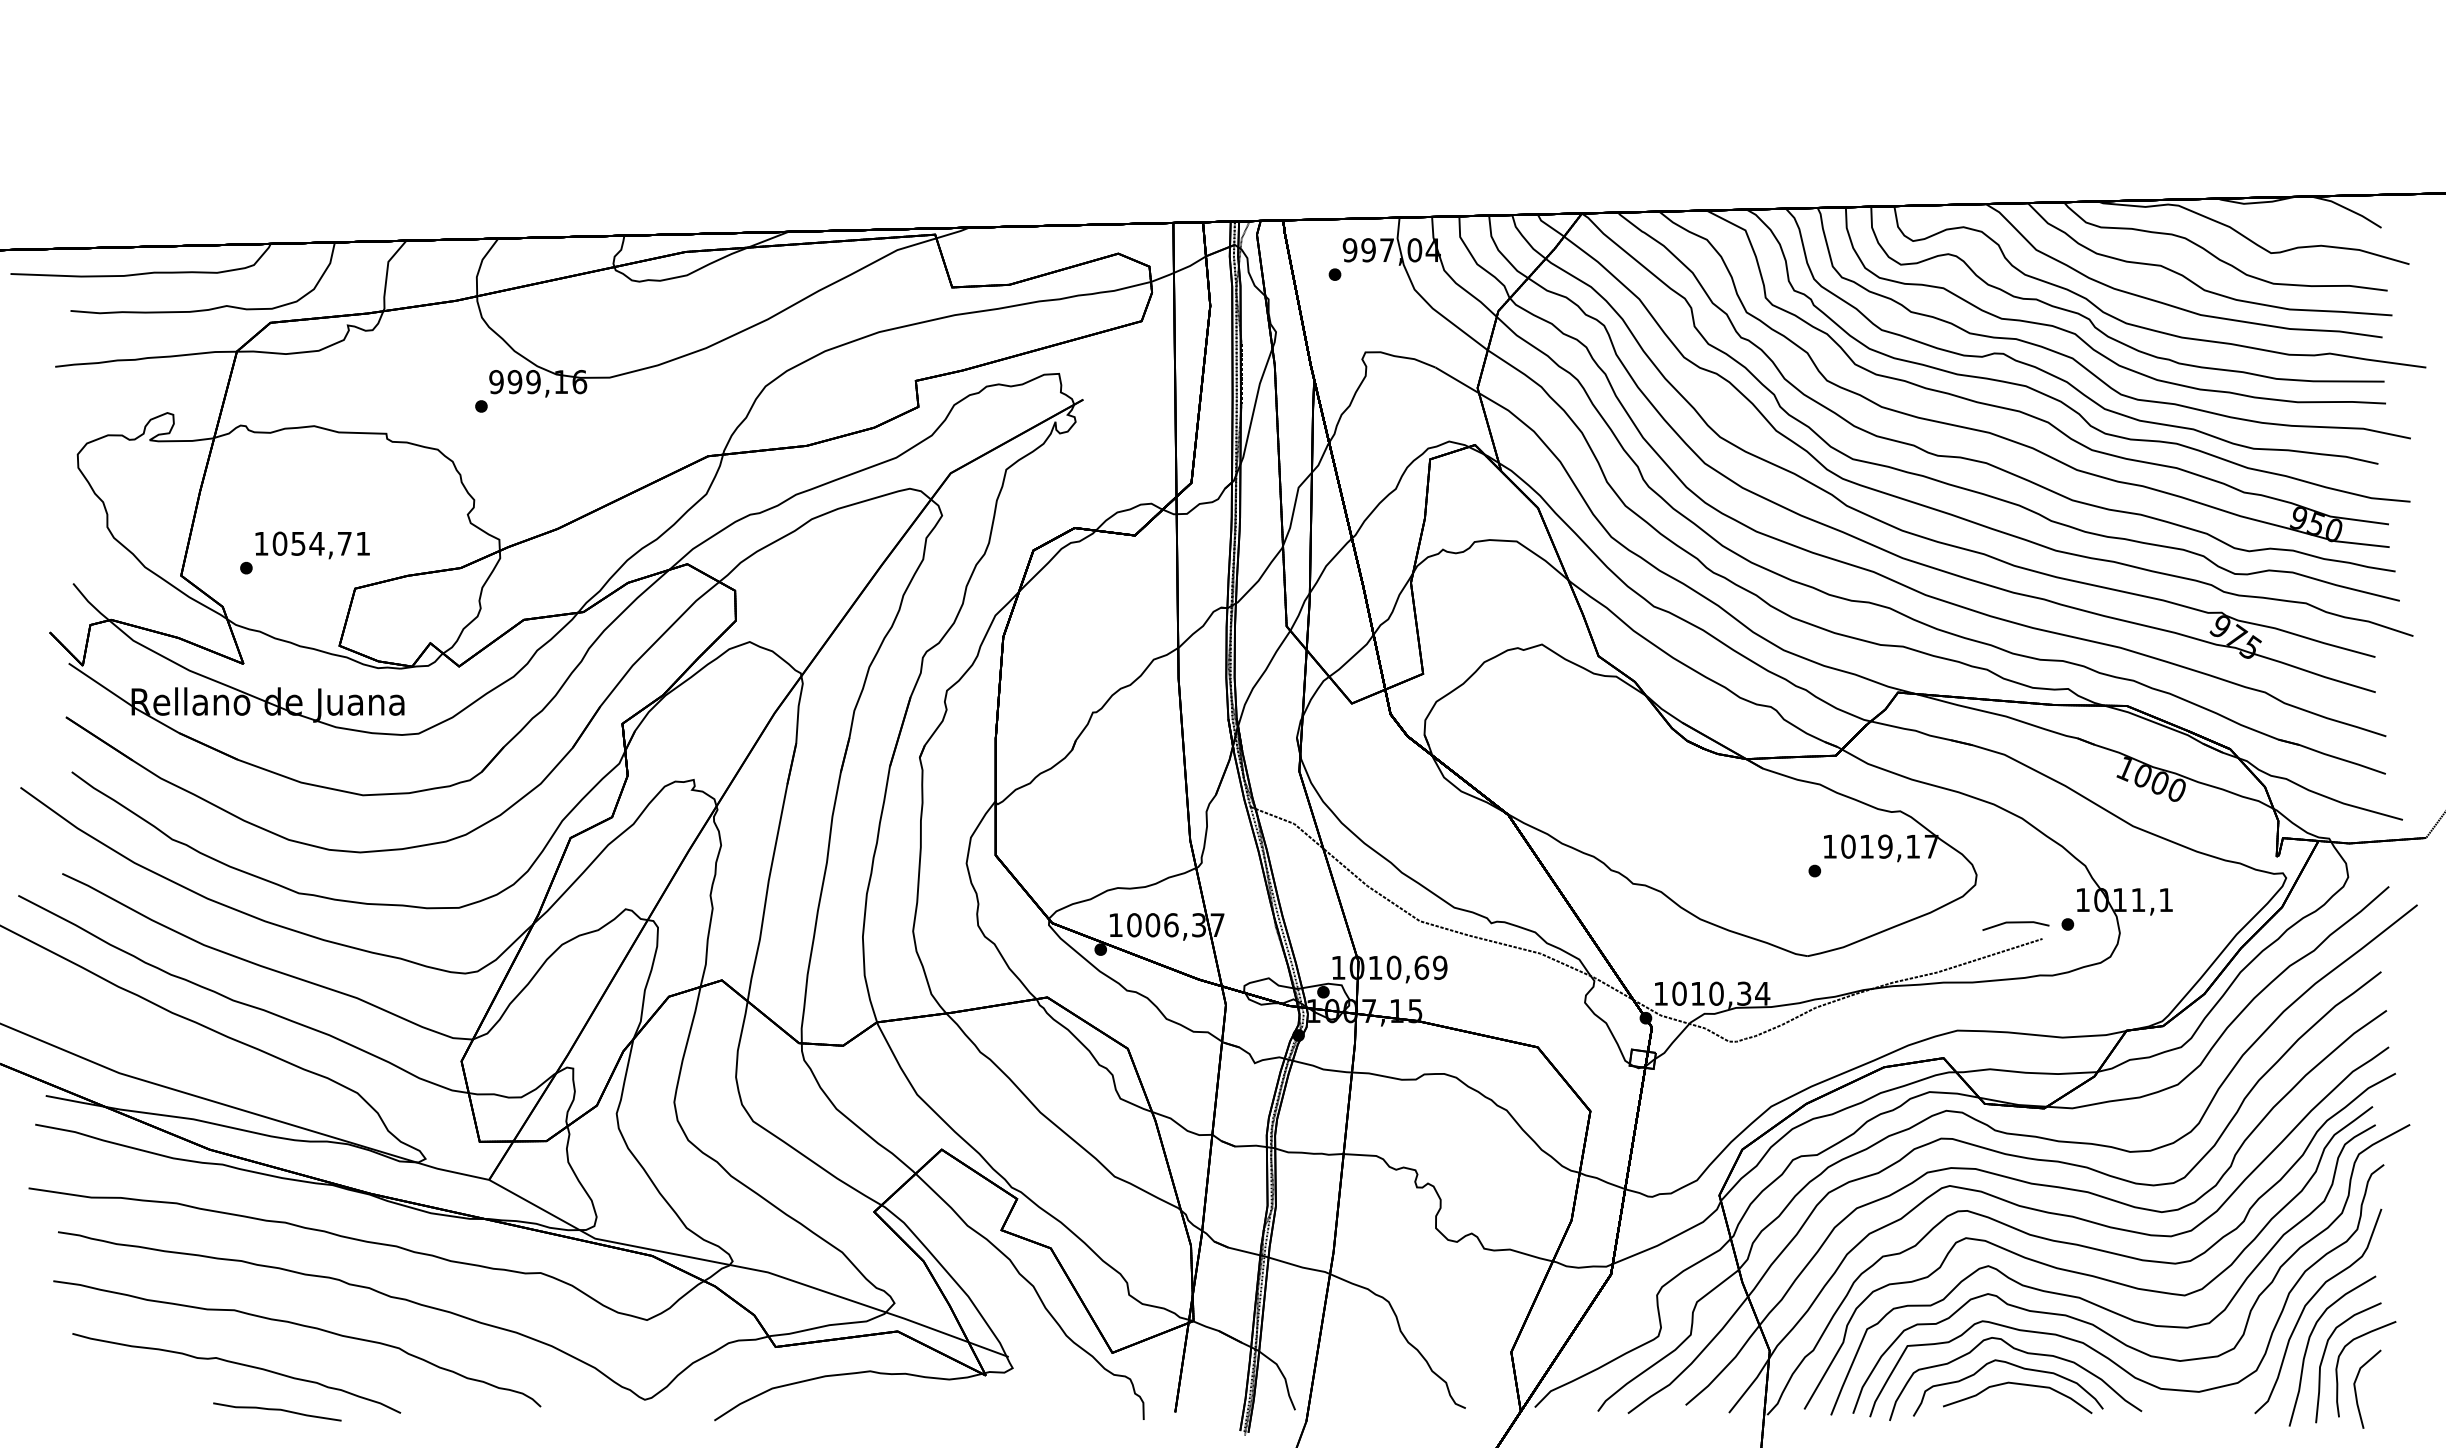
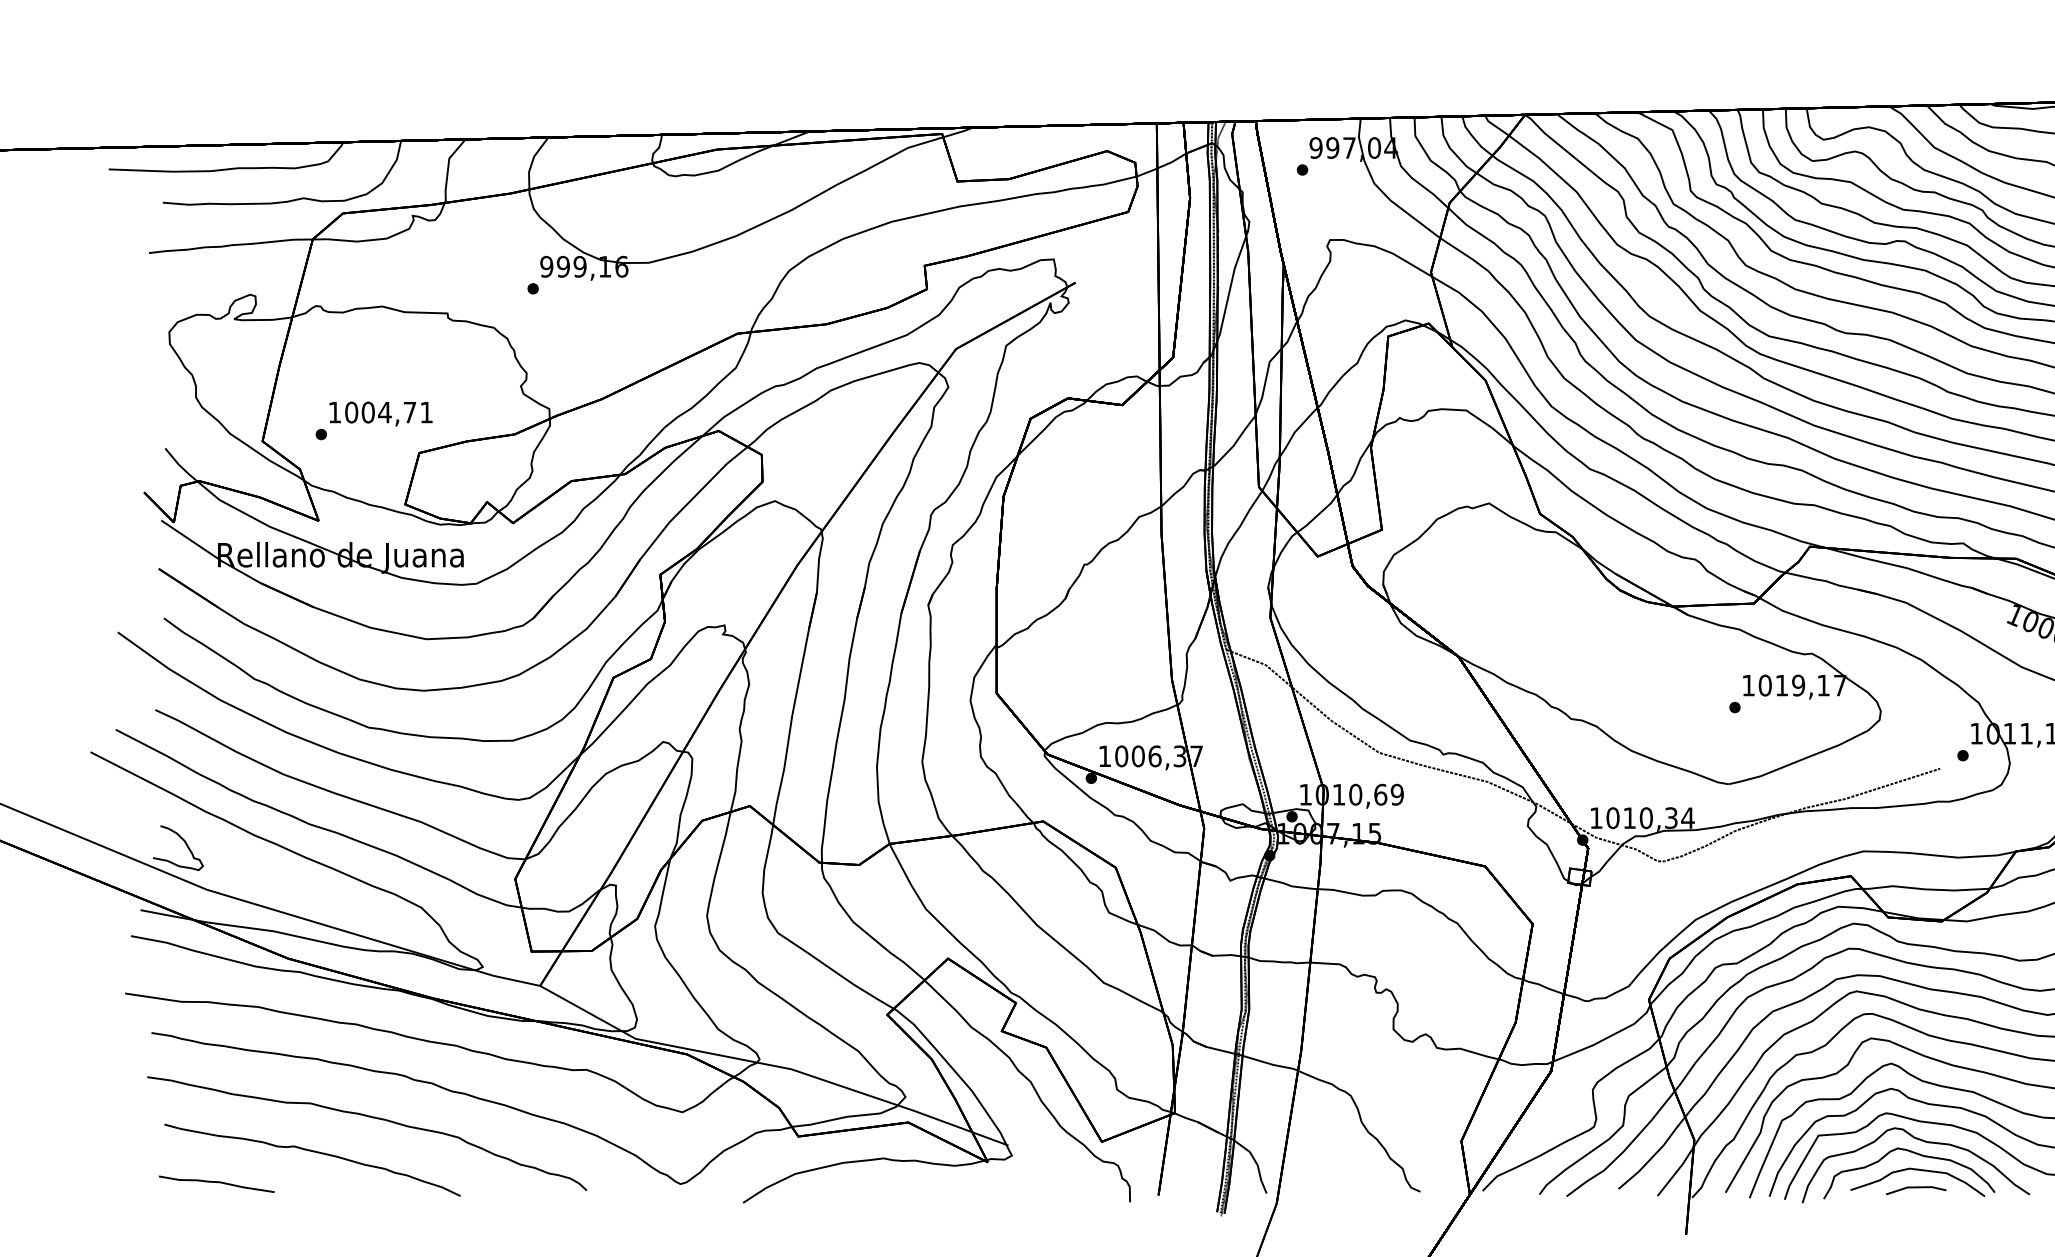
text: (298, 543) -> (368, 412), 1054,71 -> 1004,71
line: (2015, 923) -> (1915, 1188), moved
part: (95, 1022) -> (185, 844), added
curve: (277, 1410) -> (216, 1182), moved

